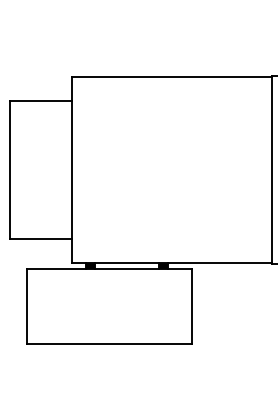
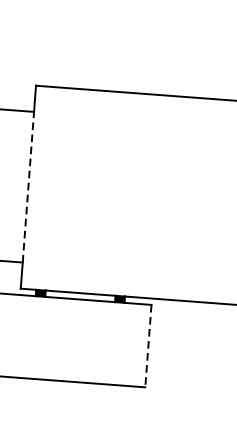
line: (72, 170) -> (28, 187), solid -> dashed
line: (192, 306) -> (148, 346), solid -> dashed

